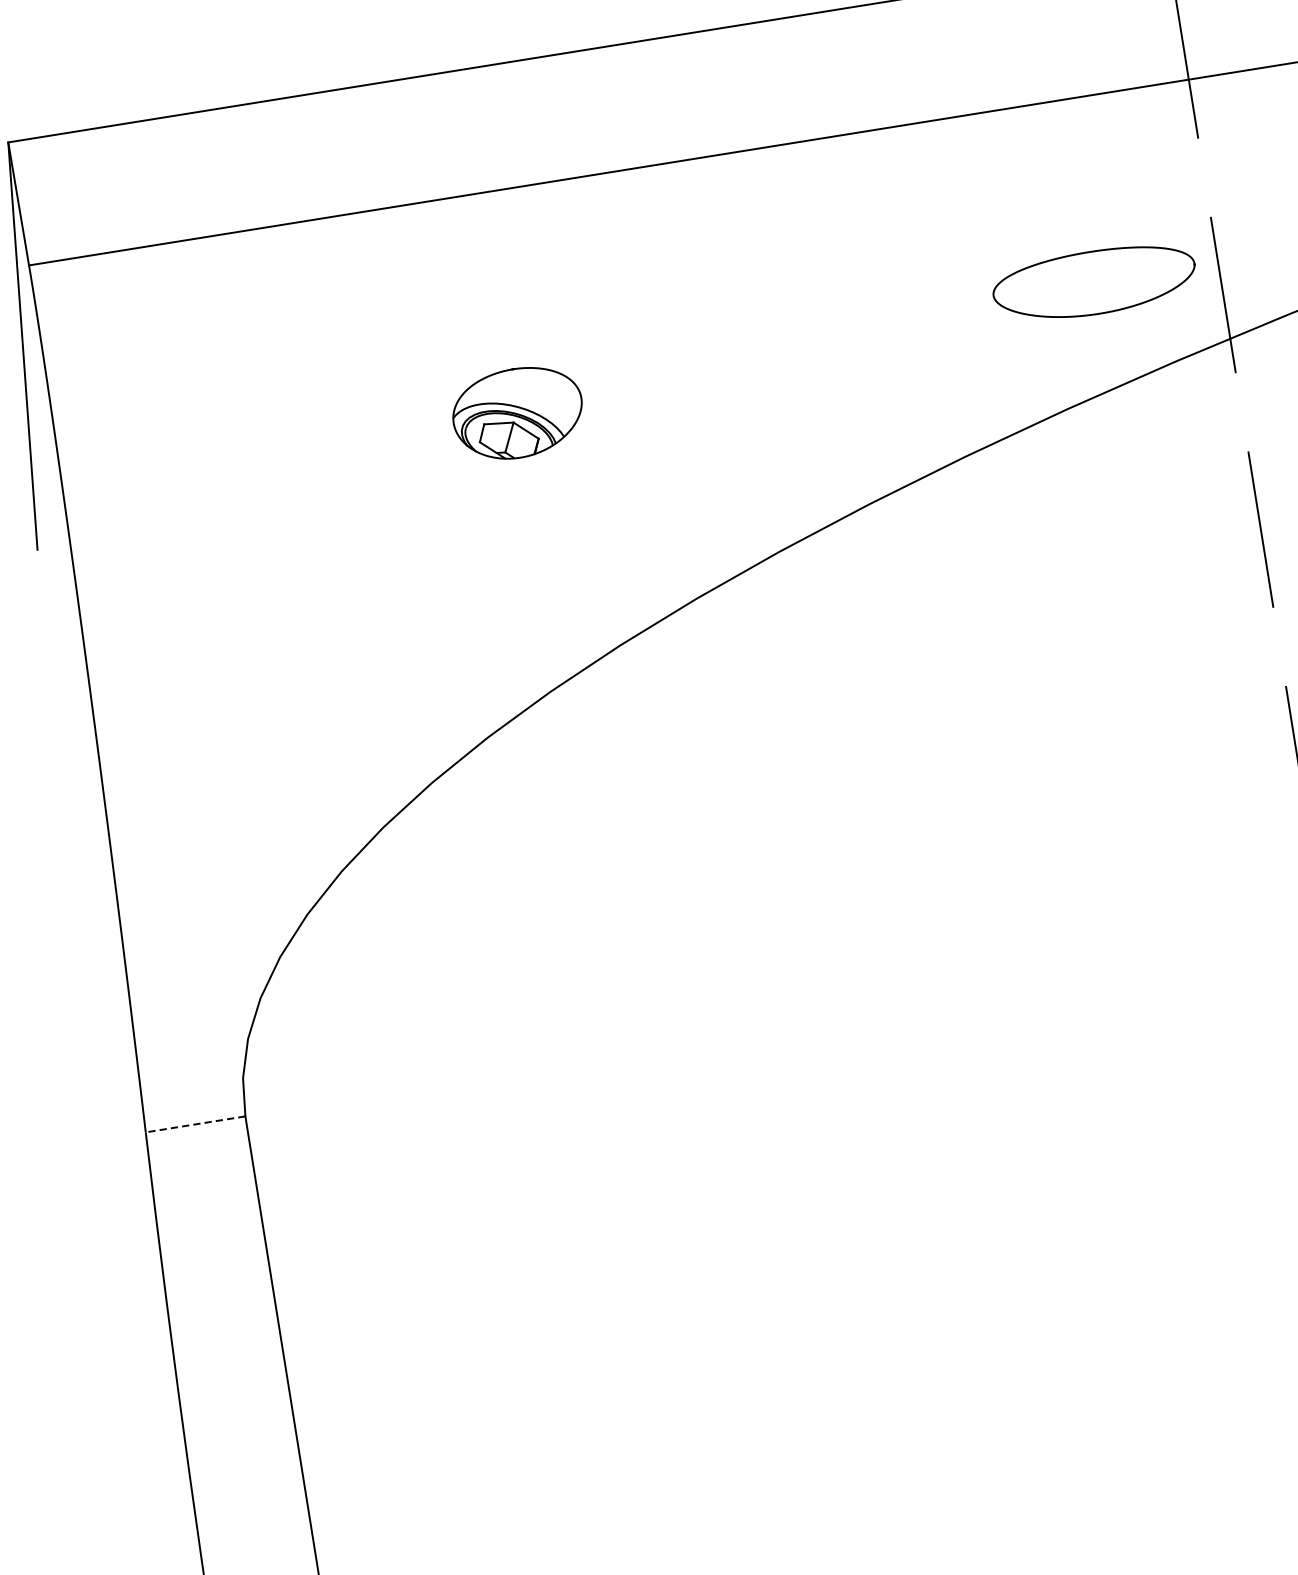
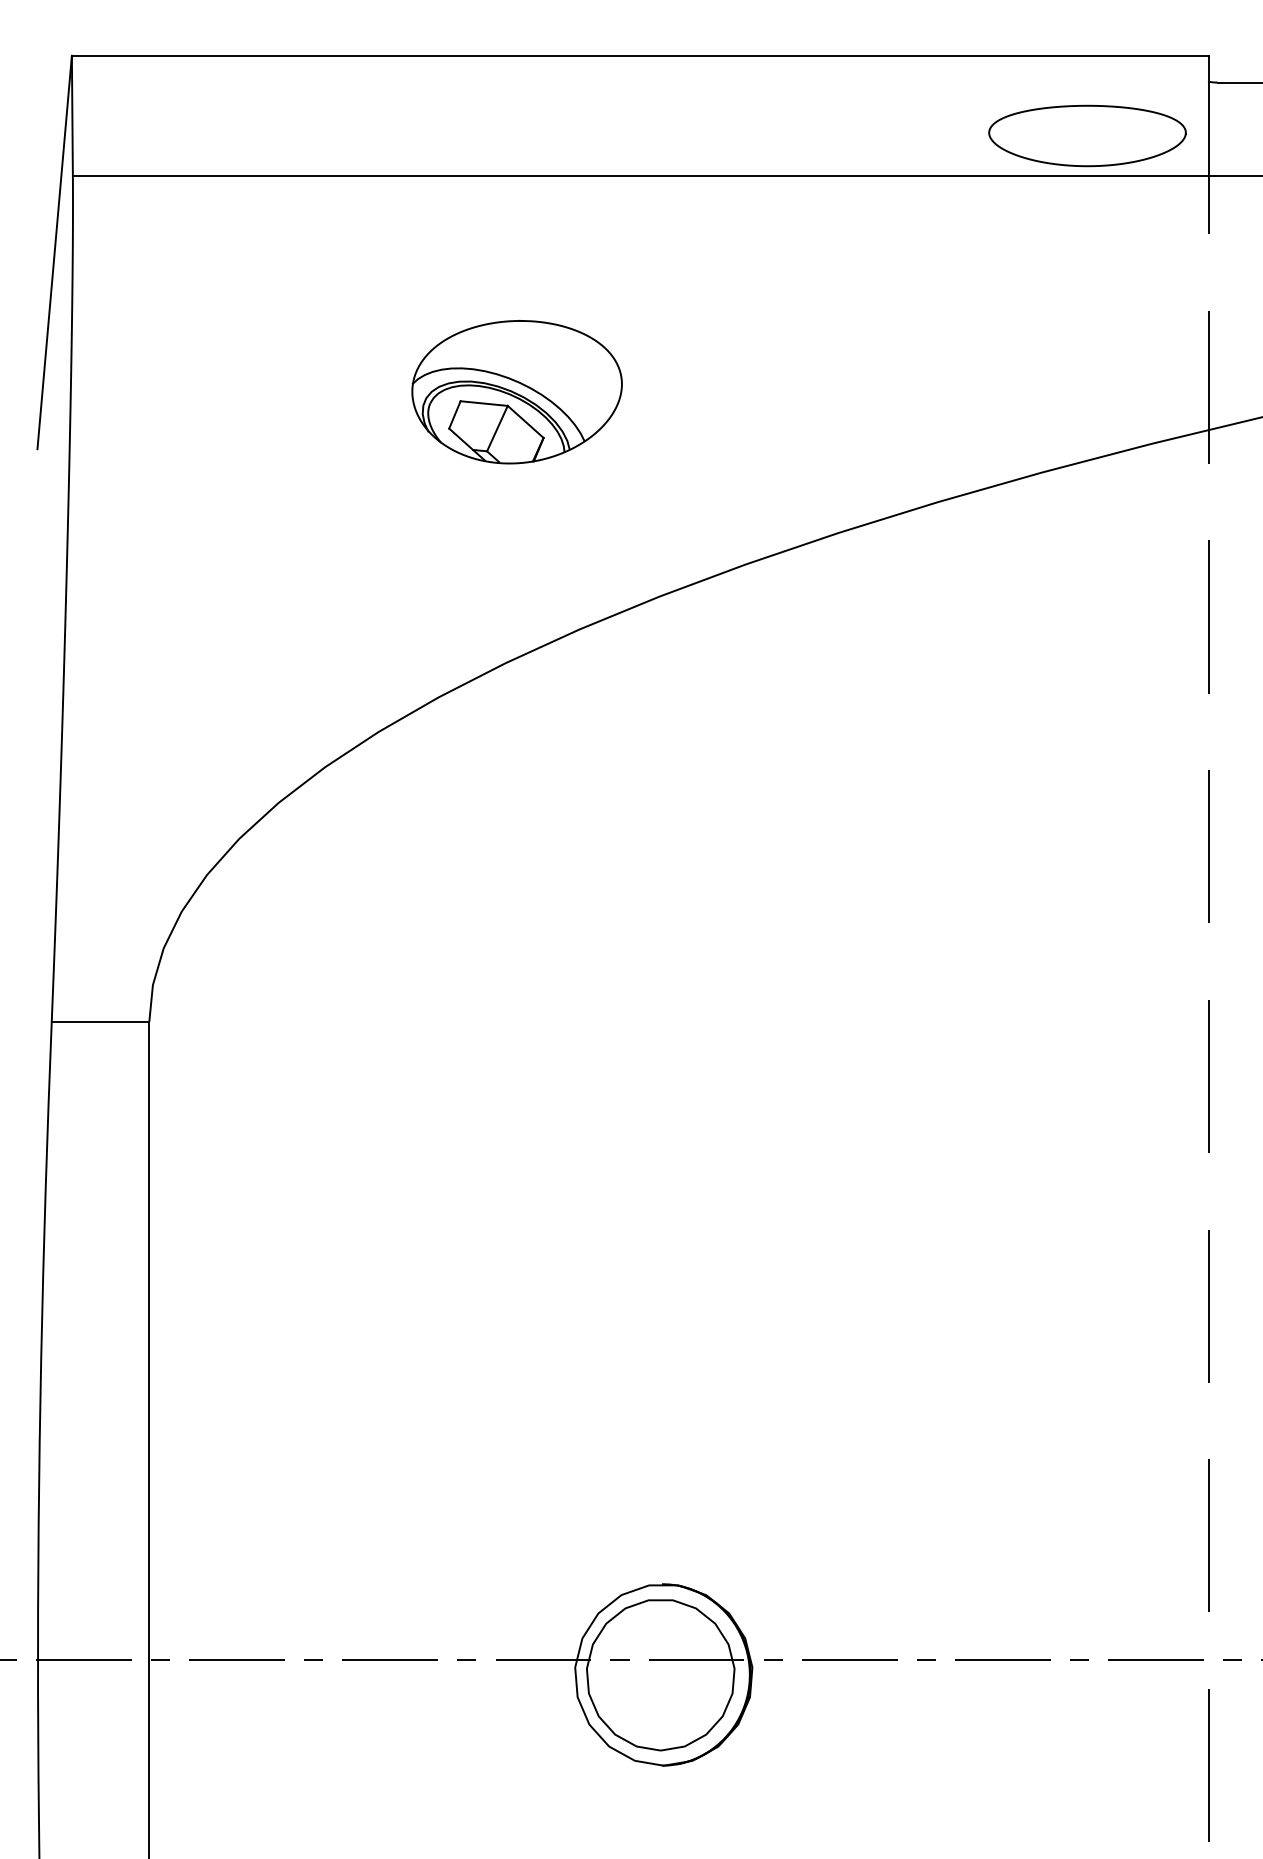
curve: (1089, 252) -> (1087, 106), moved
part: (517, 413) -> (516, 392), size x1.67
line: (195, 1123) -> (100, 1021), dashed -> solid

